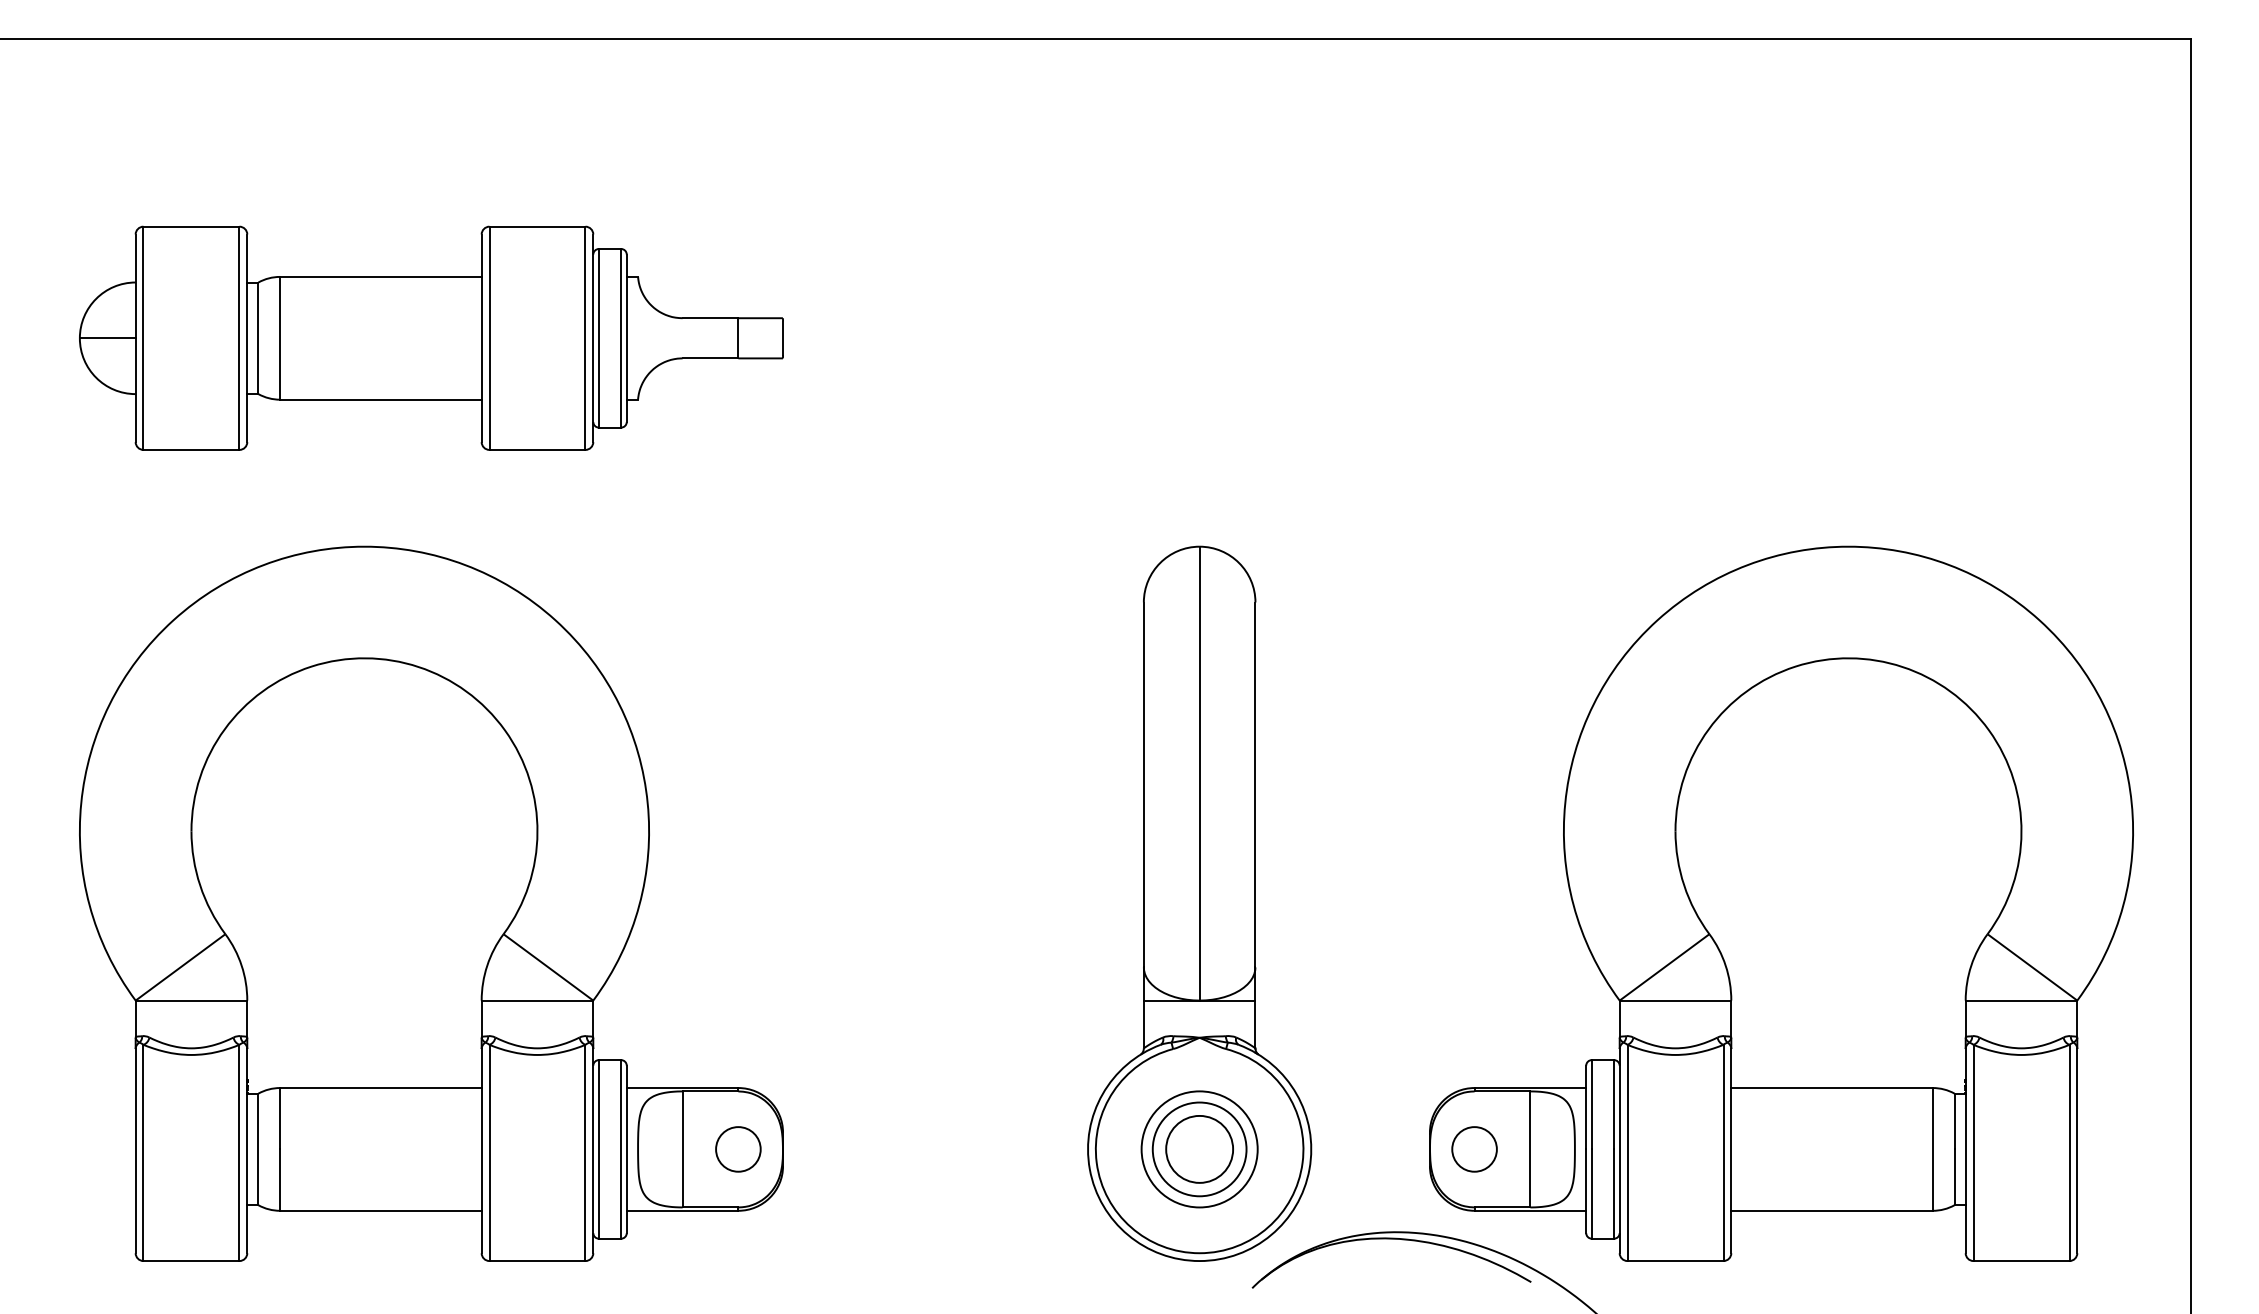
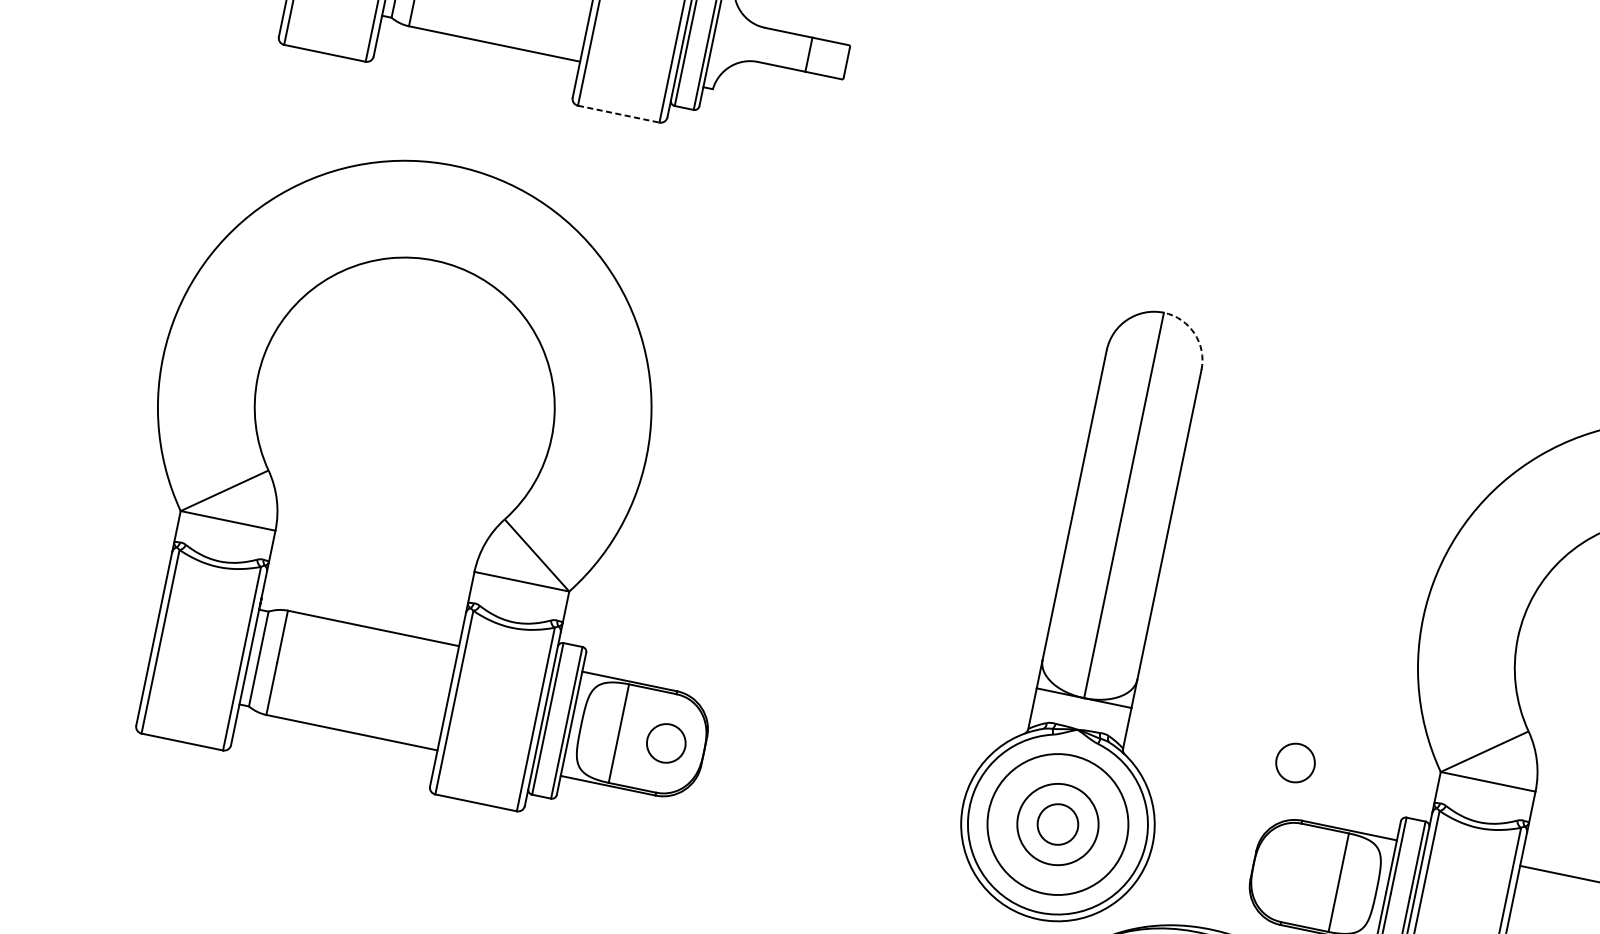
line: (537, 449) -> (618, 113), solid -> dashed
arc: (1239, 563) -> (1194, 334), solid -> dashed
circle: (1199, 1148) -> (1057, 823), size x0.7
circle: (1199, 1149) -> (1057, 824), size x1.4
circle: (1474, 1149) -> (1295, 763), moved

